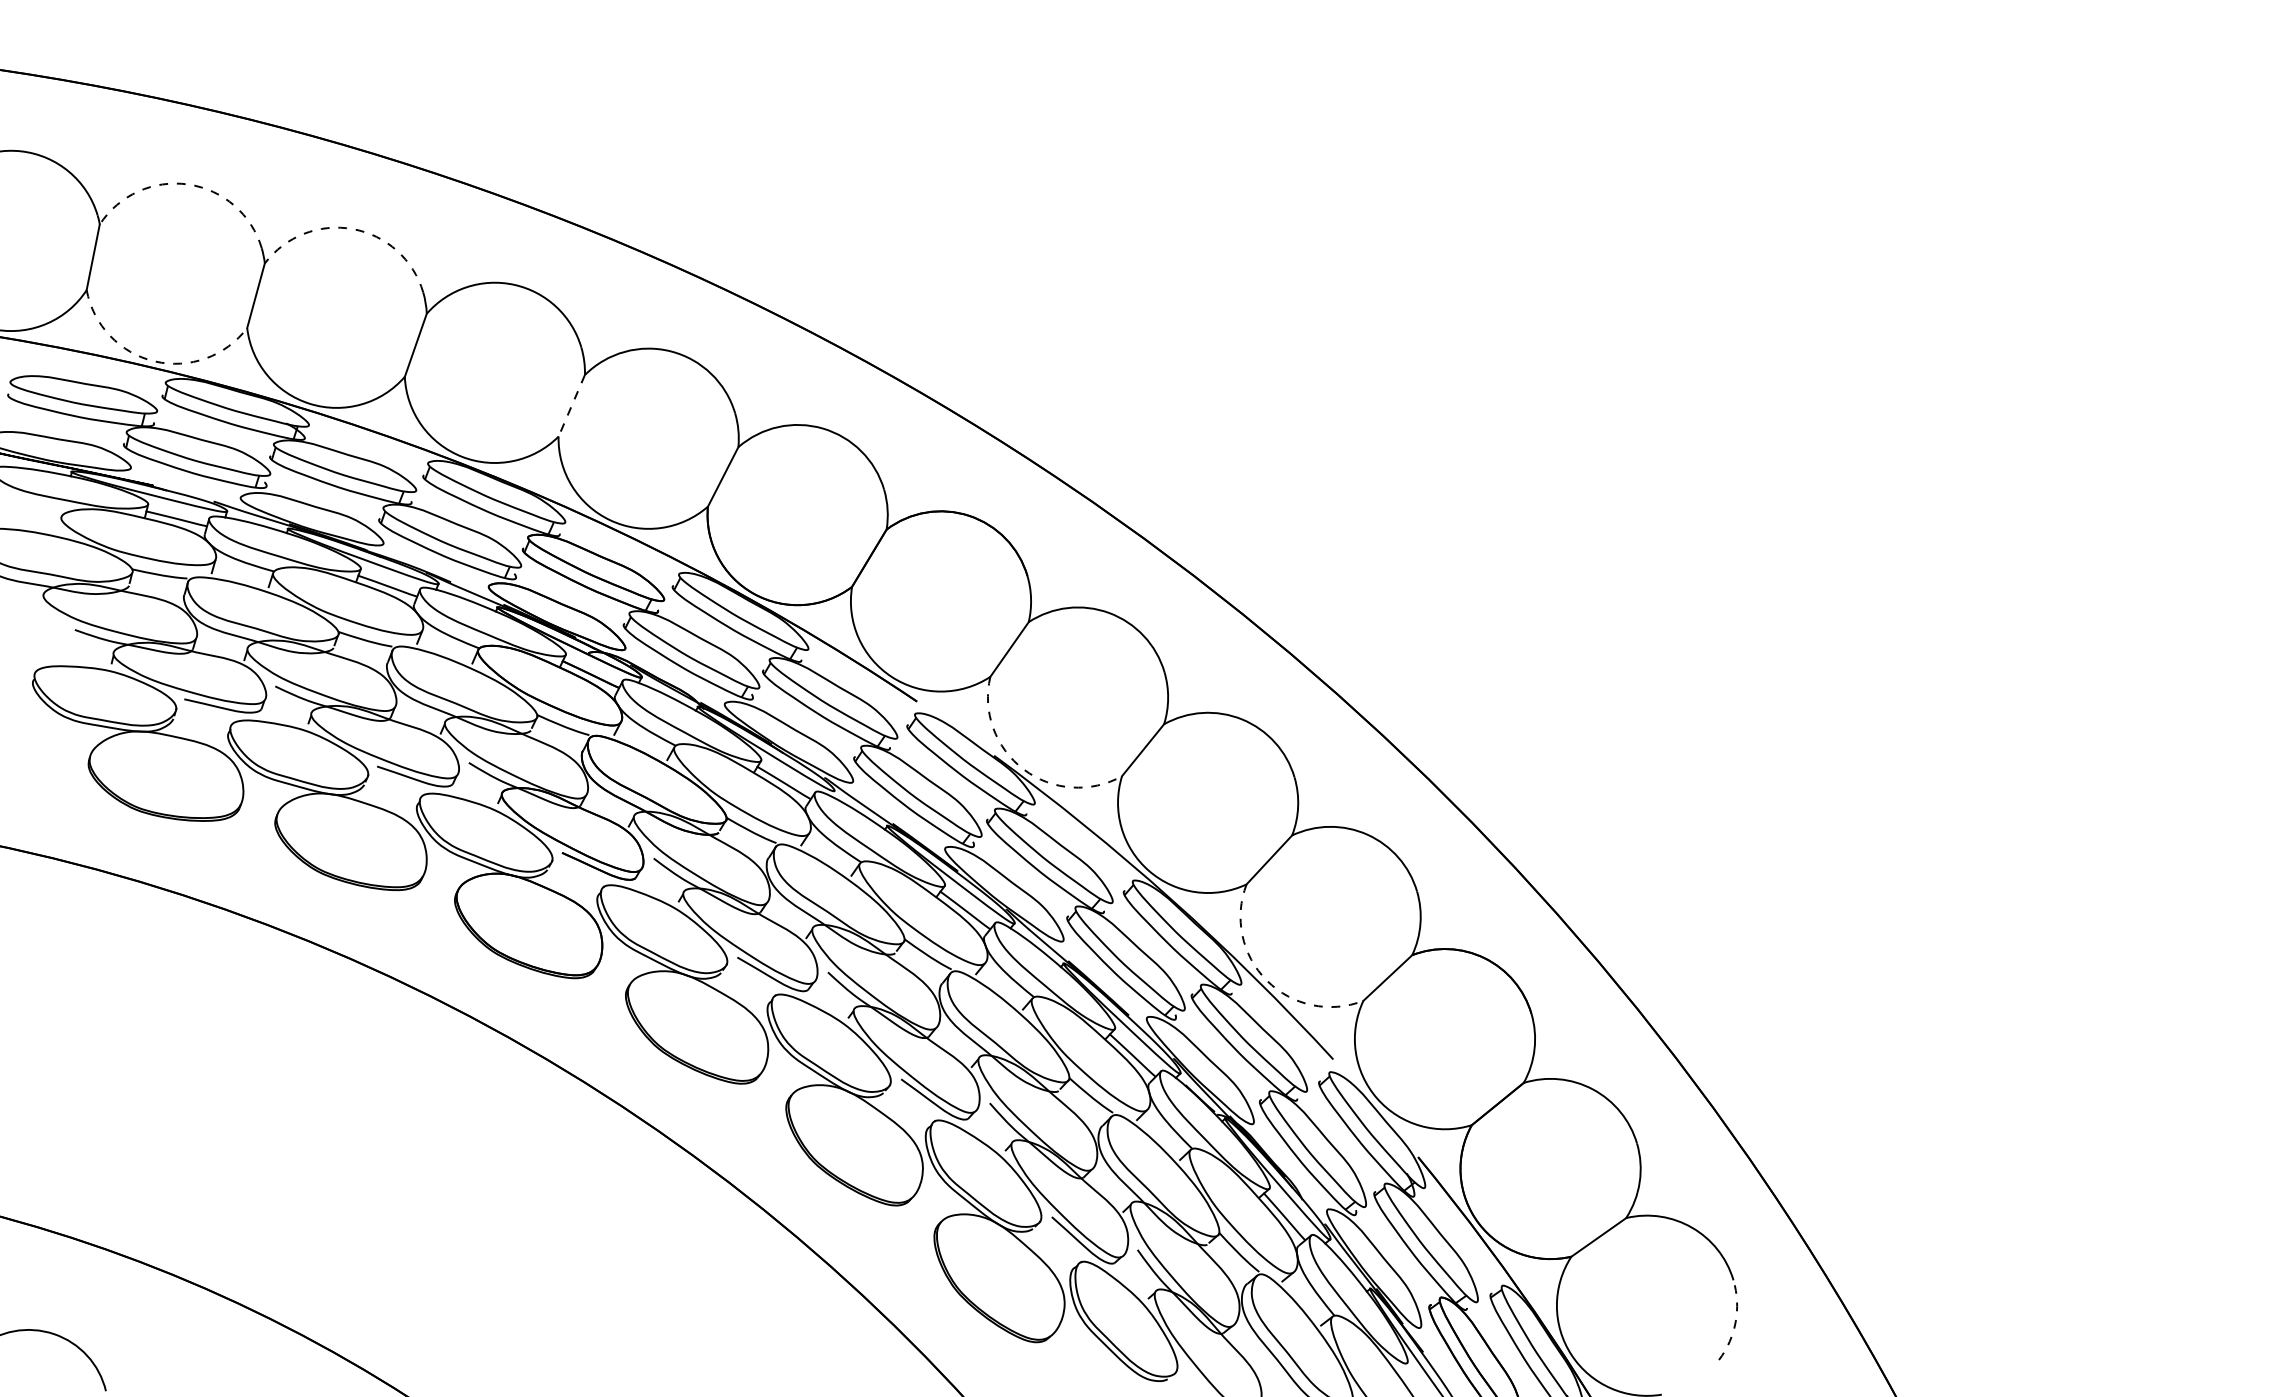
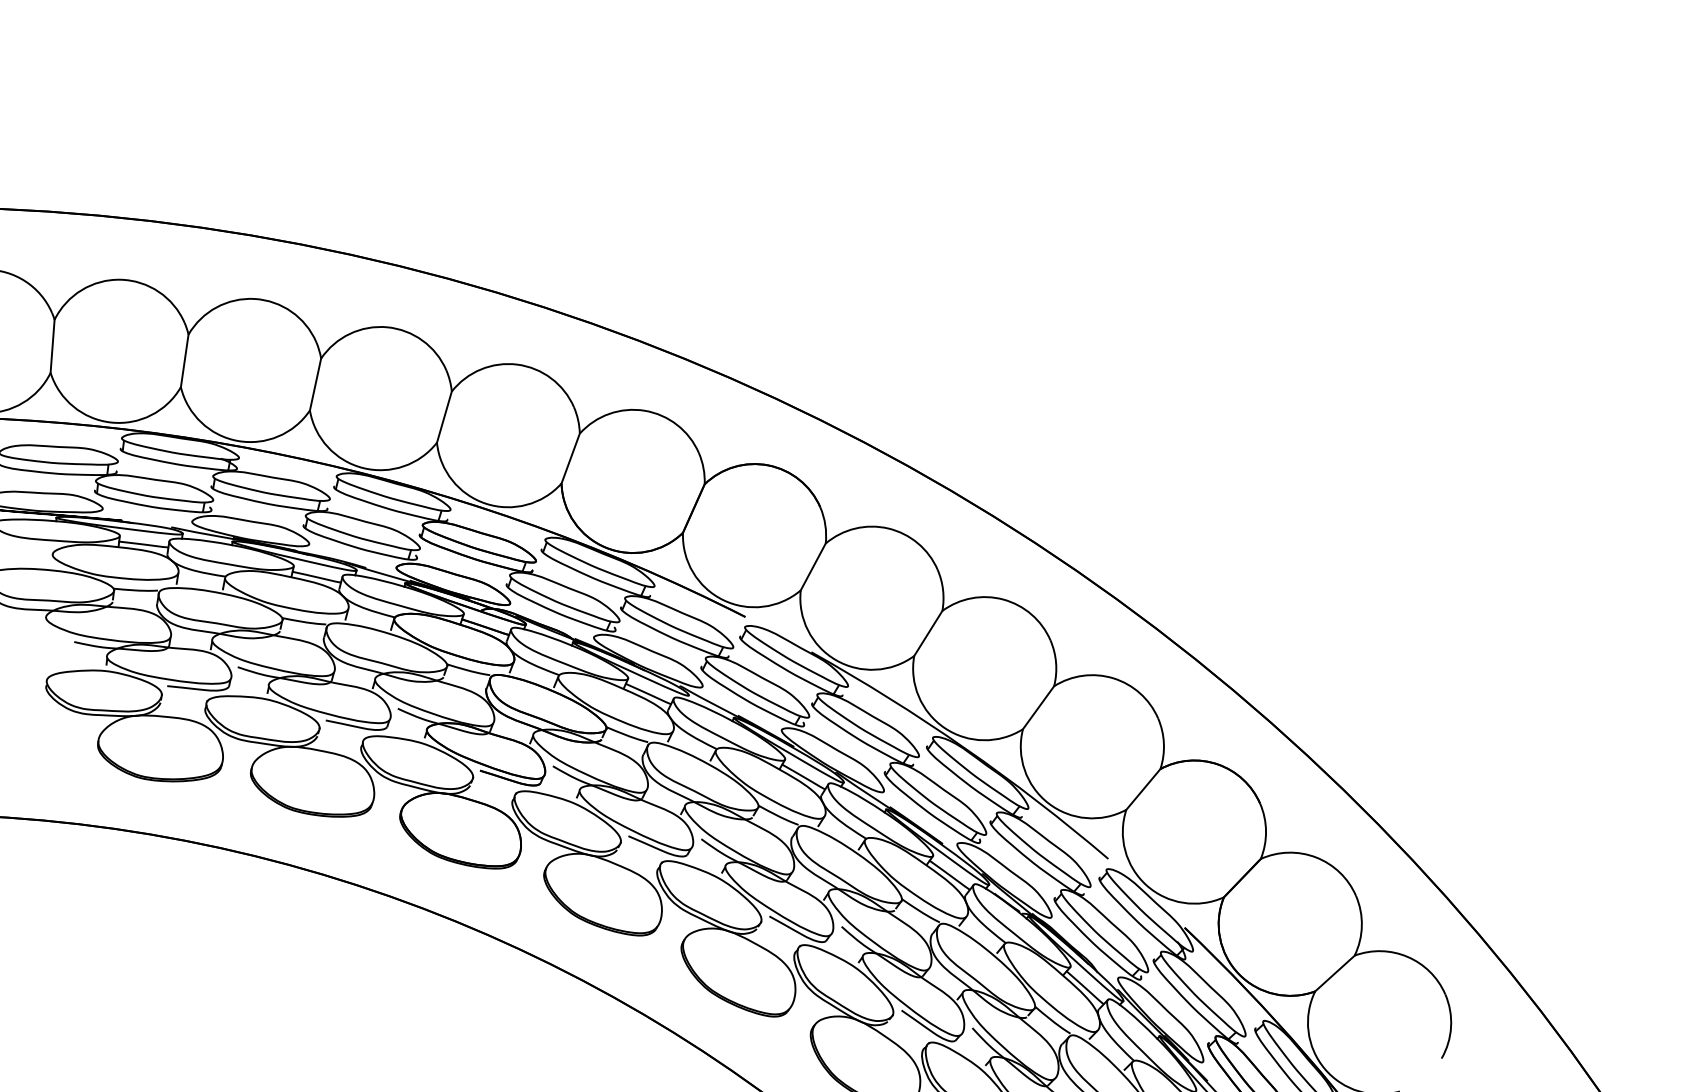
arc: (188, 184) -> (120, 279), dashed -> solid
arc: (352, 229) -> (254, 299), dashed -> solid
arc: (154, 361) -> (111, 422), dashed -> solid
line: (571, 406) -> (444, 417), dashed -> solid
arc: (1023, 769) -> (835, 660), dashed -> solid
arc: (1266, 980) -> (1047, 803), dashed -> solid
arc: (1735, 1321) -> (1450, 1026), dashed -> solid

